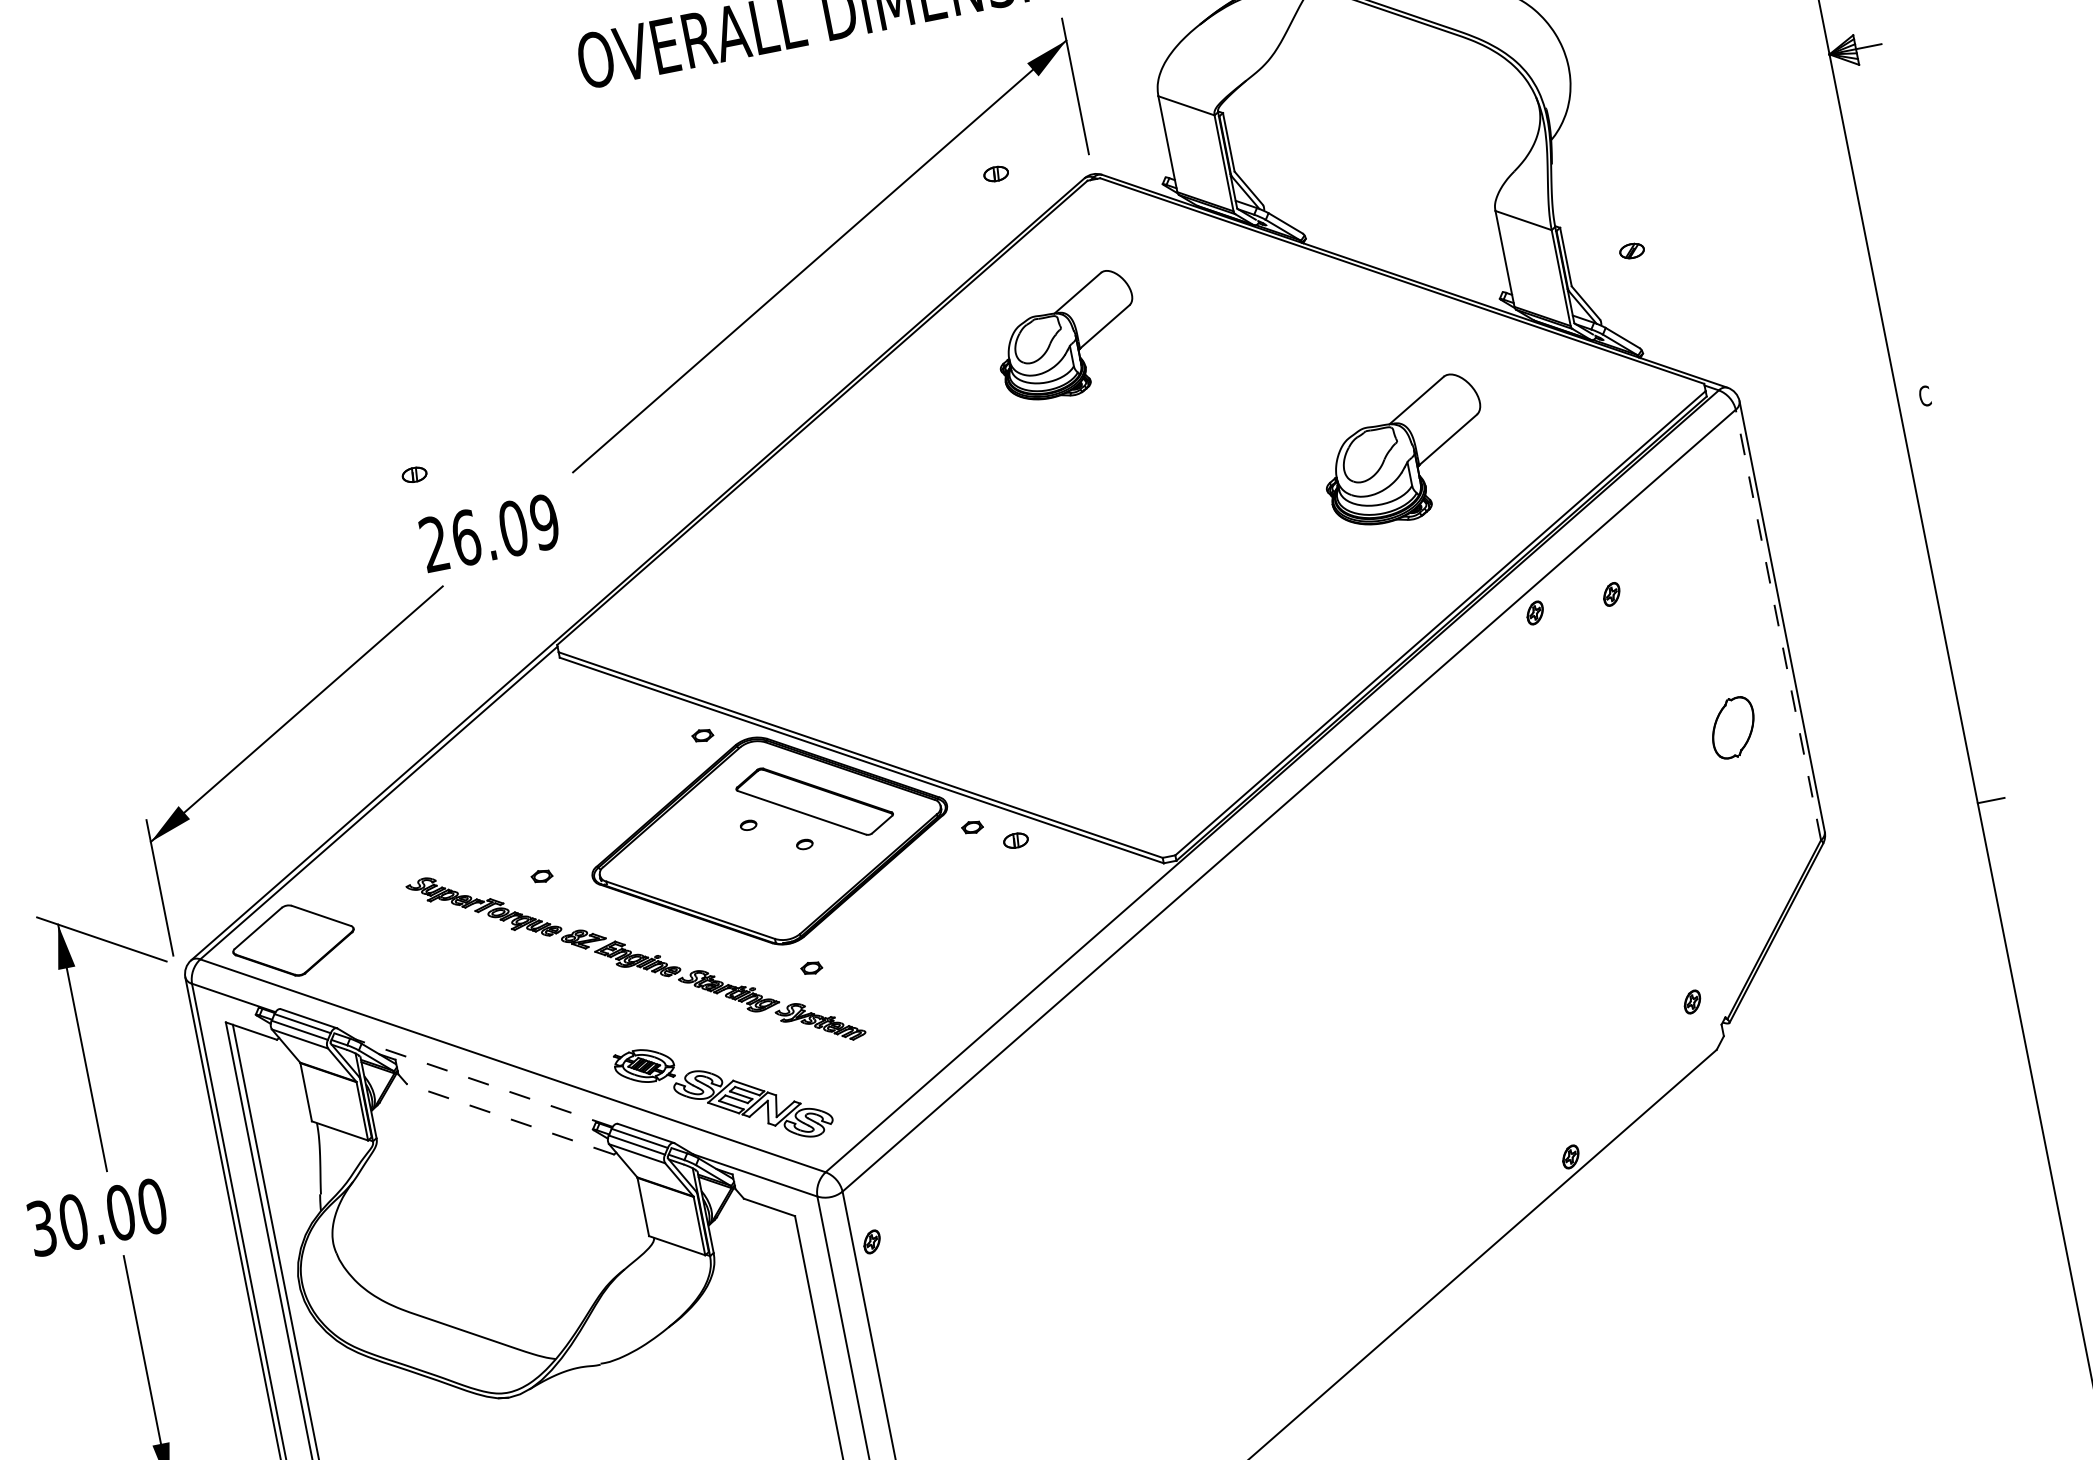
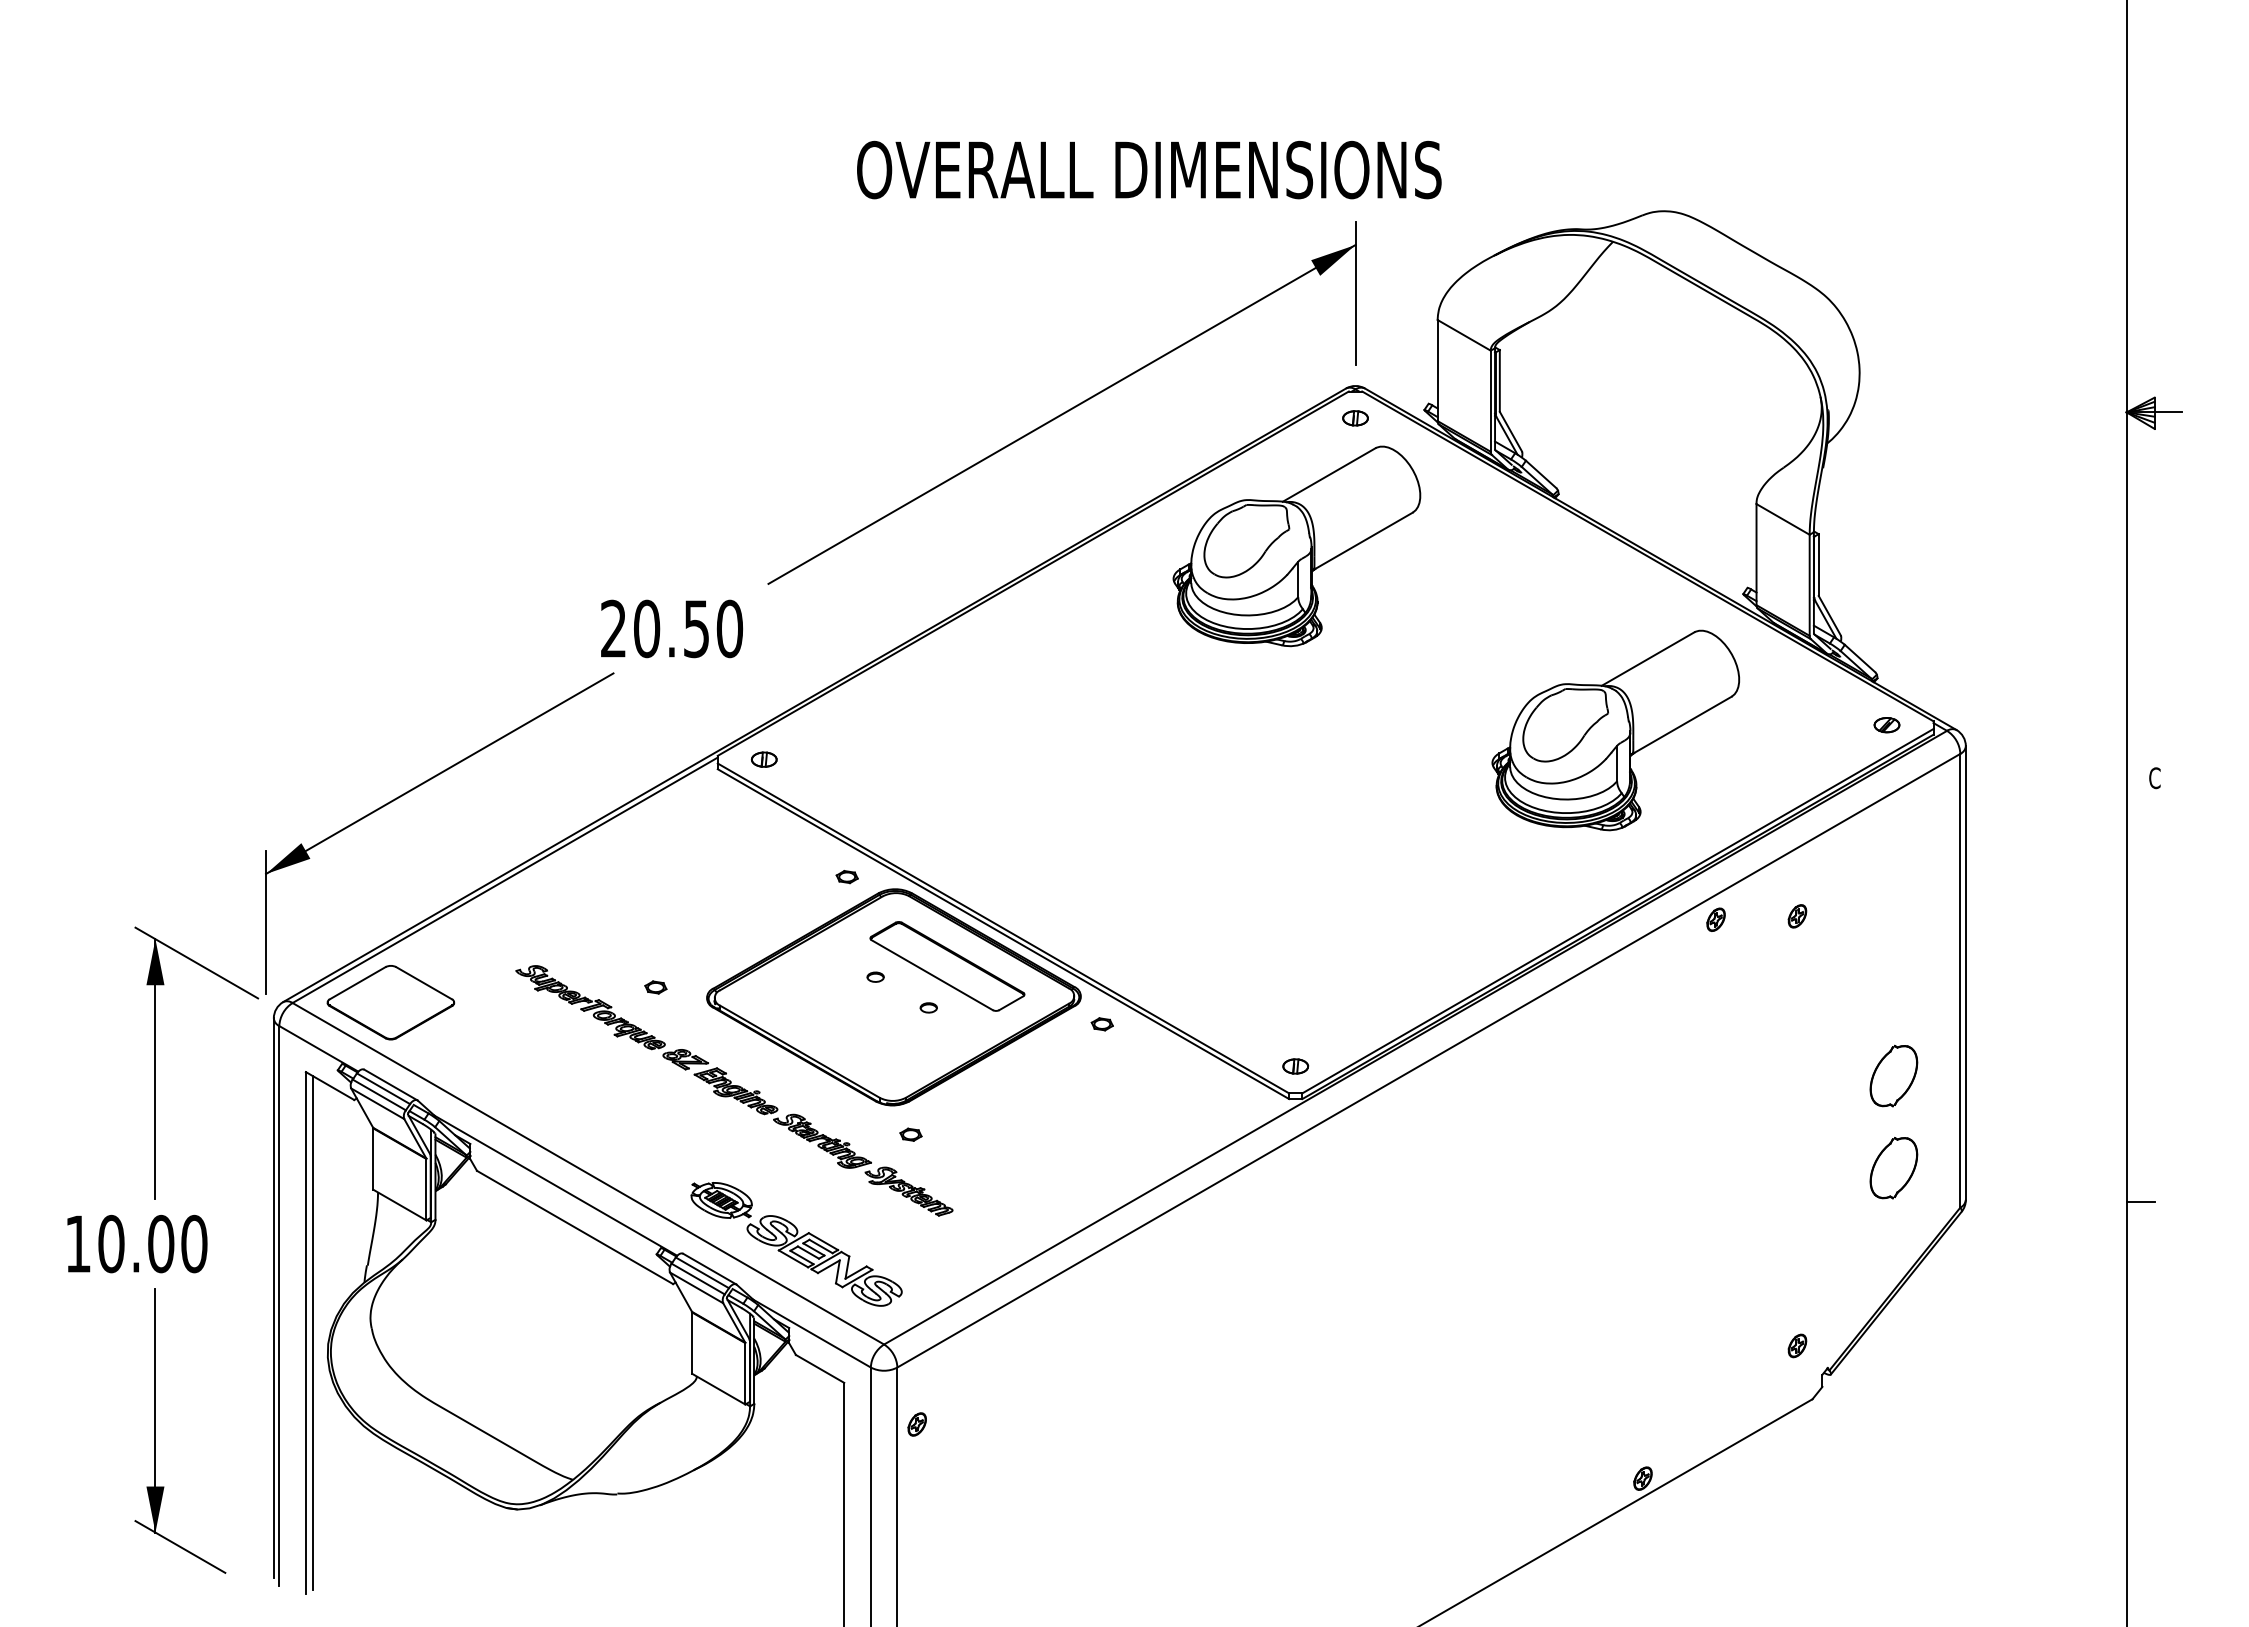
part: (996, 174) -> (1355, 418), moved
part: (1631, 251) -> (1886, 725), moved
part: (1067, 337) -> (1296, 546), size x1.67
part: (1404, 452) -> (1615, 730), size x1.43
part: (413, 474) -> (763, 759), moved
text: (505, 529) -> (688, 628), 26.09 -> 20.50
line: (1778, 624) -> (1960, 980), dashed -> solid
part: (1750, 815) -> (1893, 1168), added
part: (1015, 840) -> (1295, 1066), moved
line: (484, 1083) -> (555, 1185), dashed -> solid
line: (509, 1119) -> (574, 1227), dashed -> solid
text: (41, 1227) -> (77, 1243), 30.00 -> 10.00

